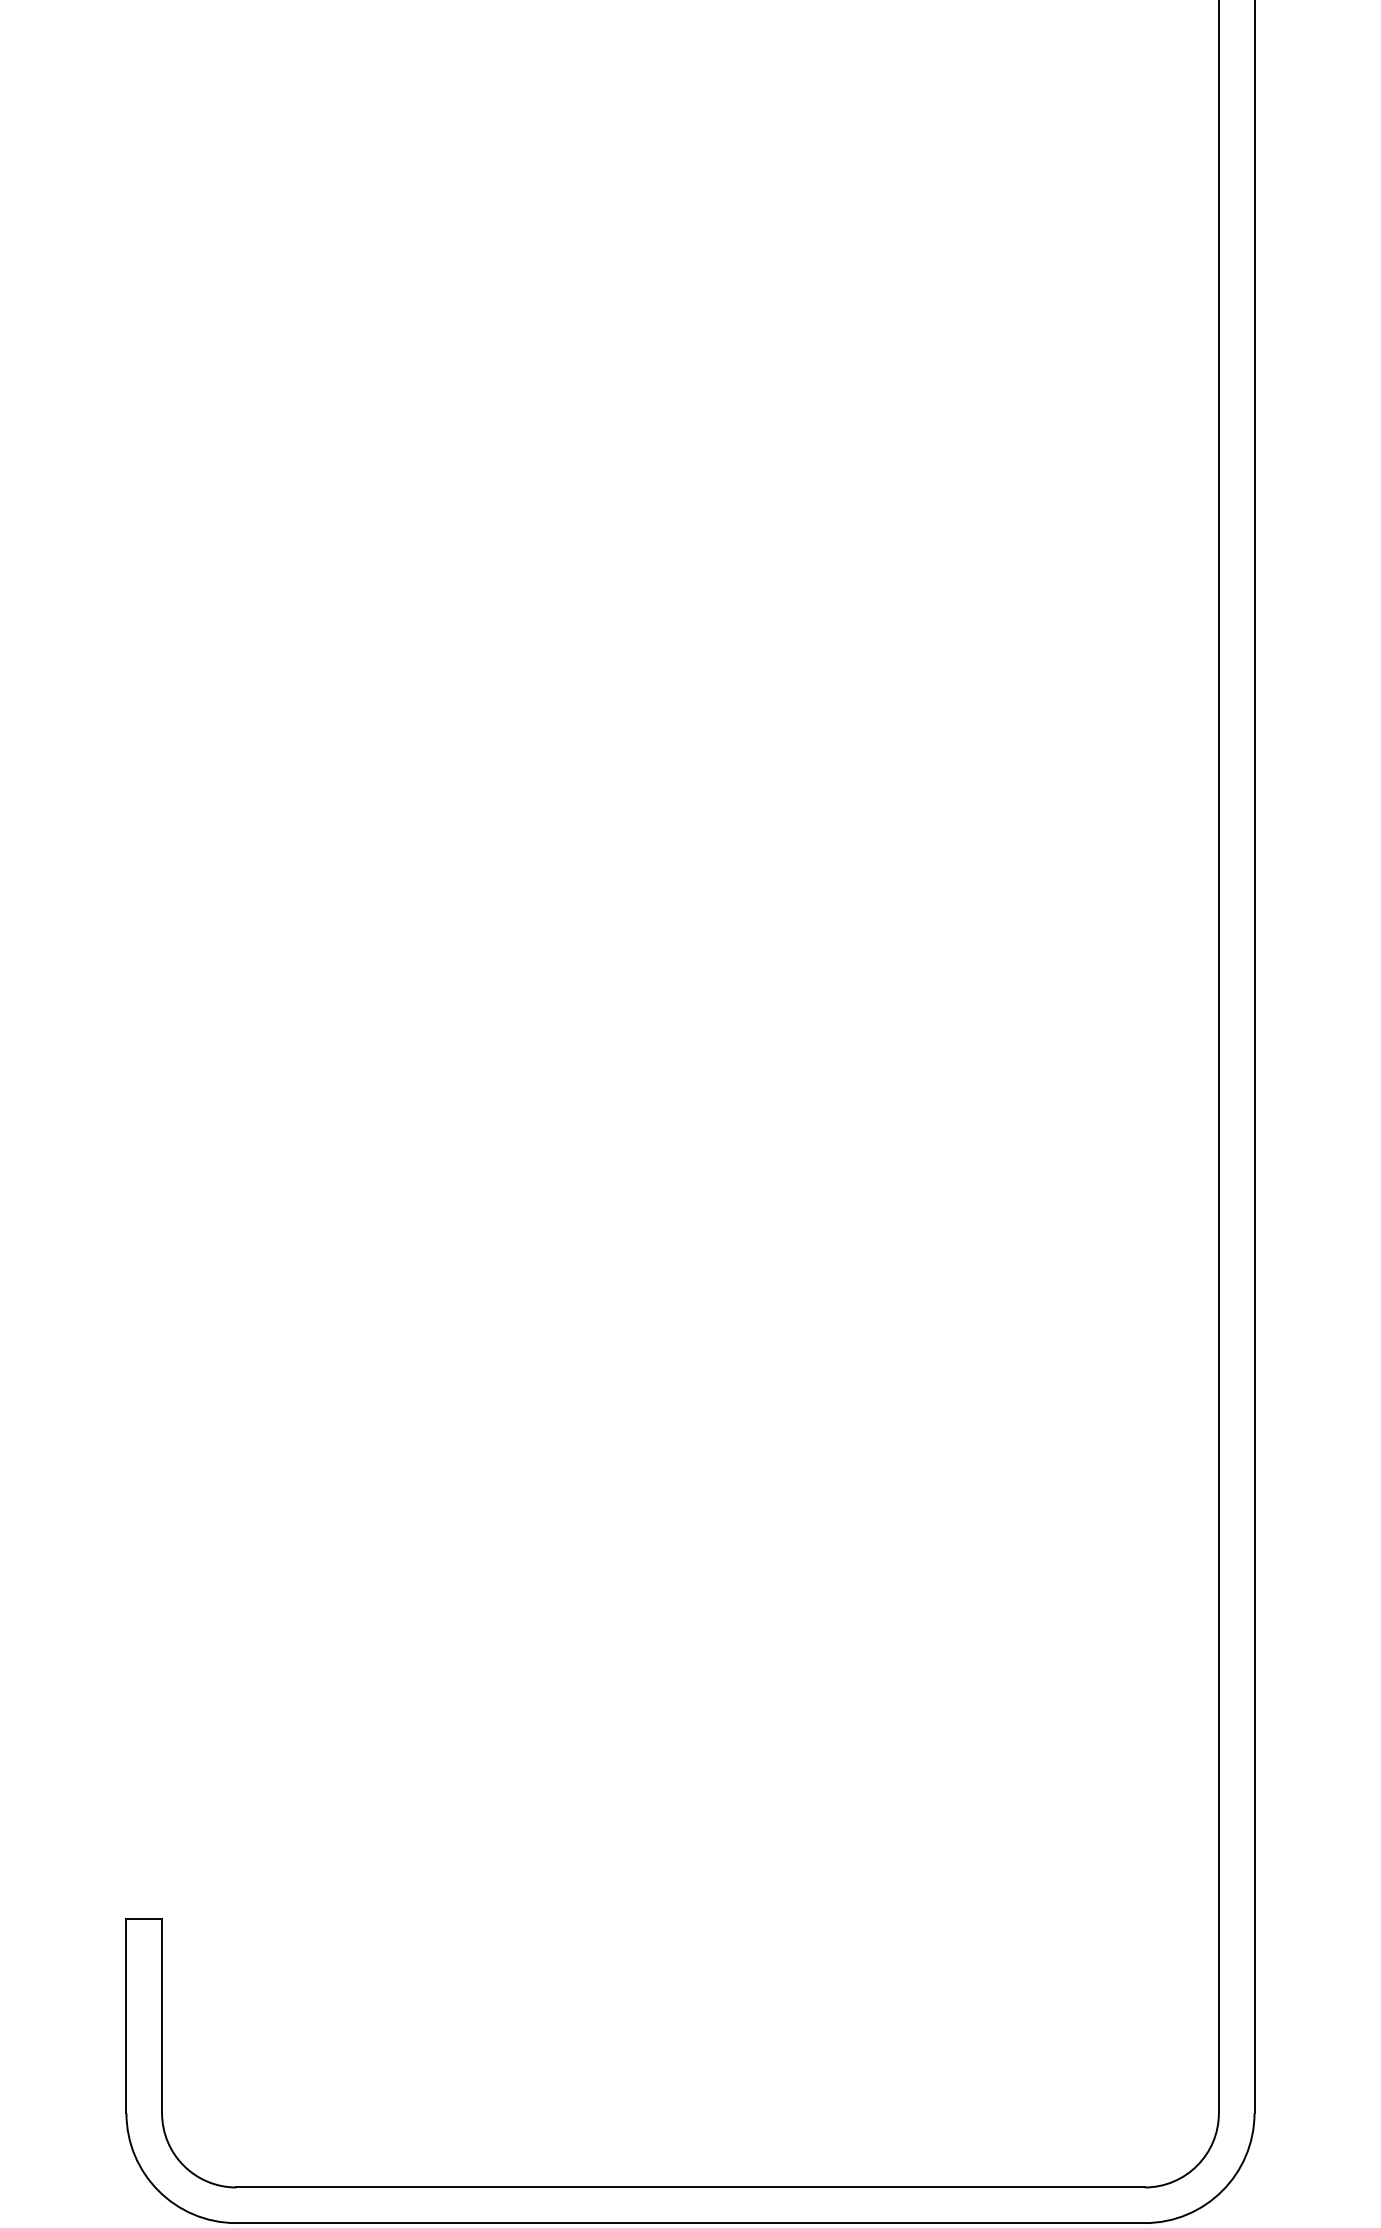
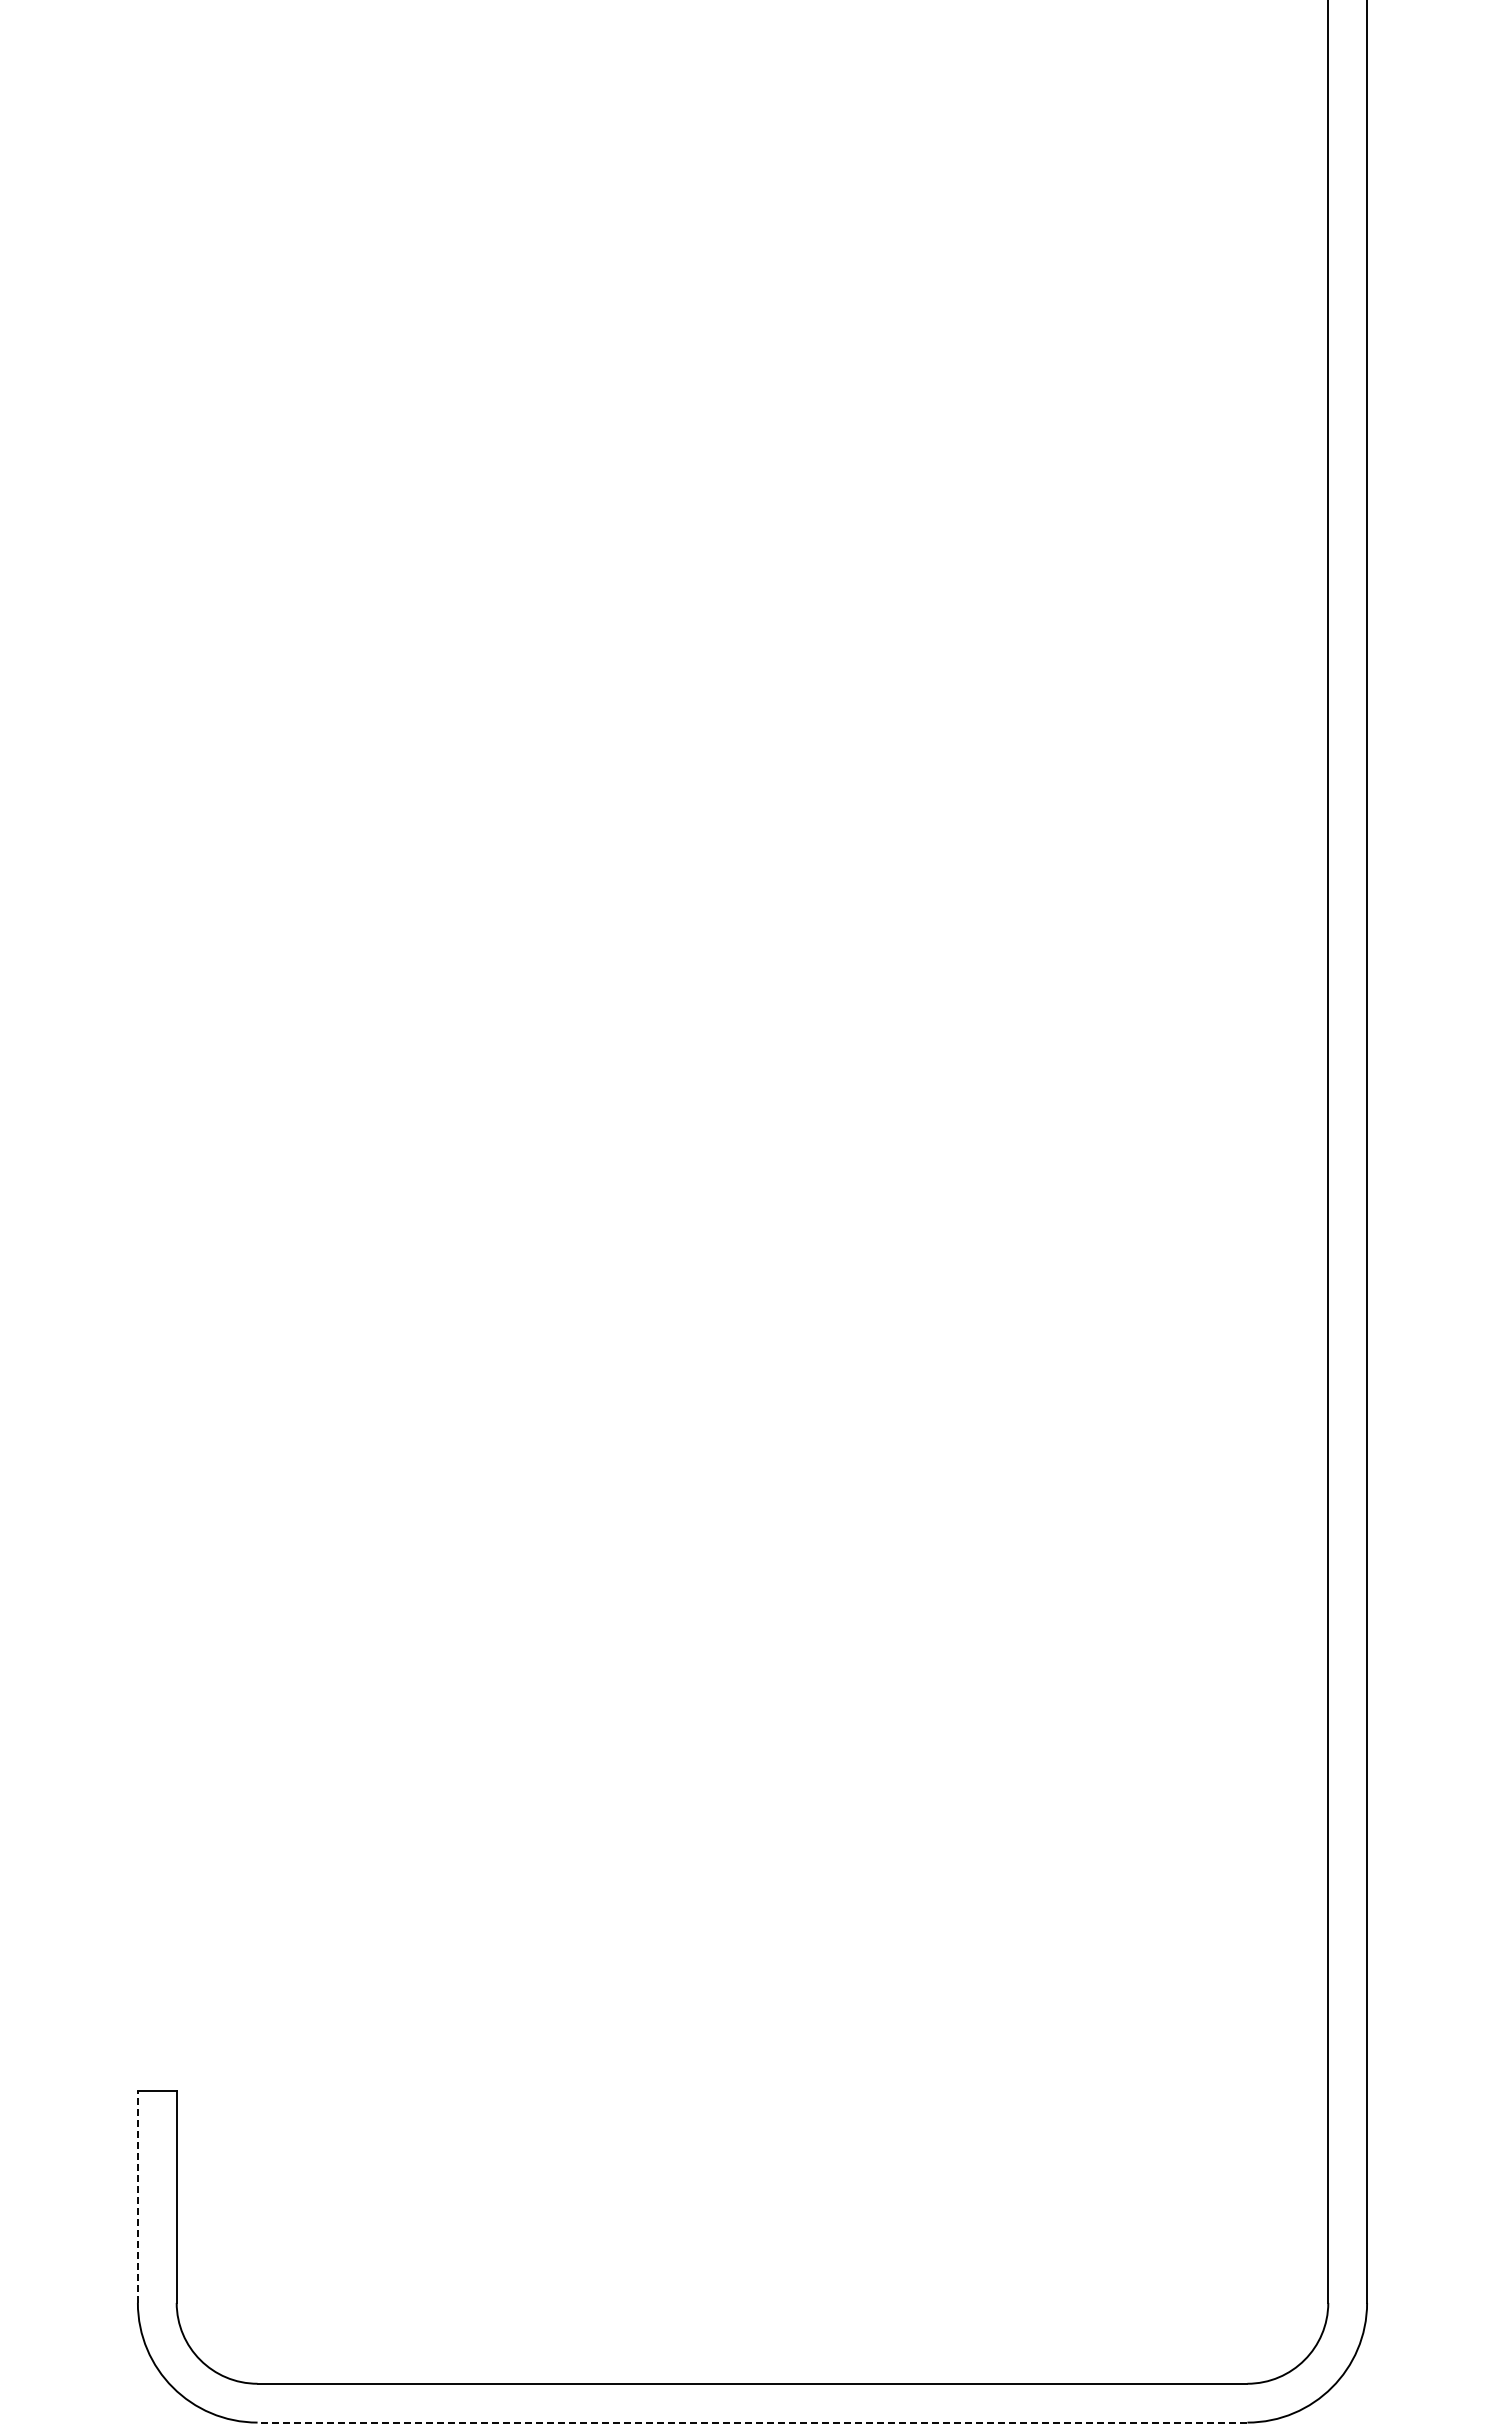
line: (126, 2015) -> (137, 2196), solid -> dashed
line: (690, 2223) -> (752, 2422), solid -> dashed

